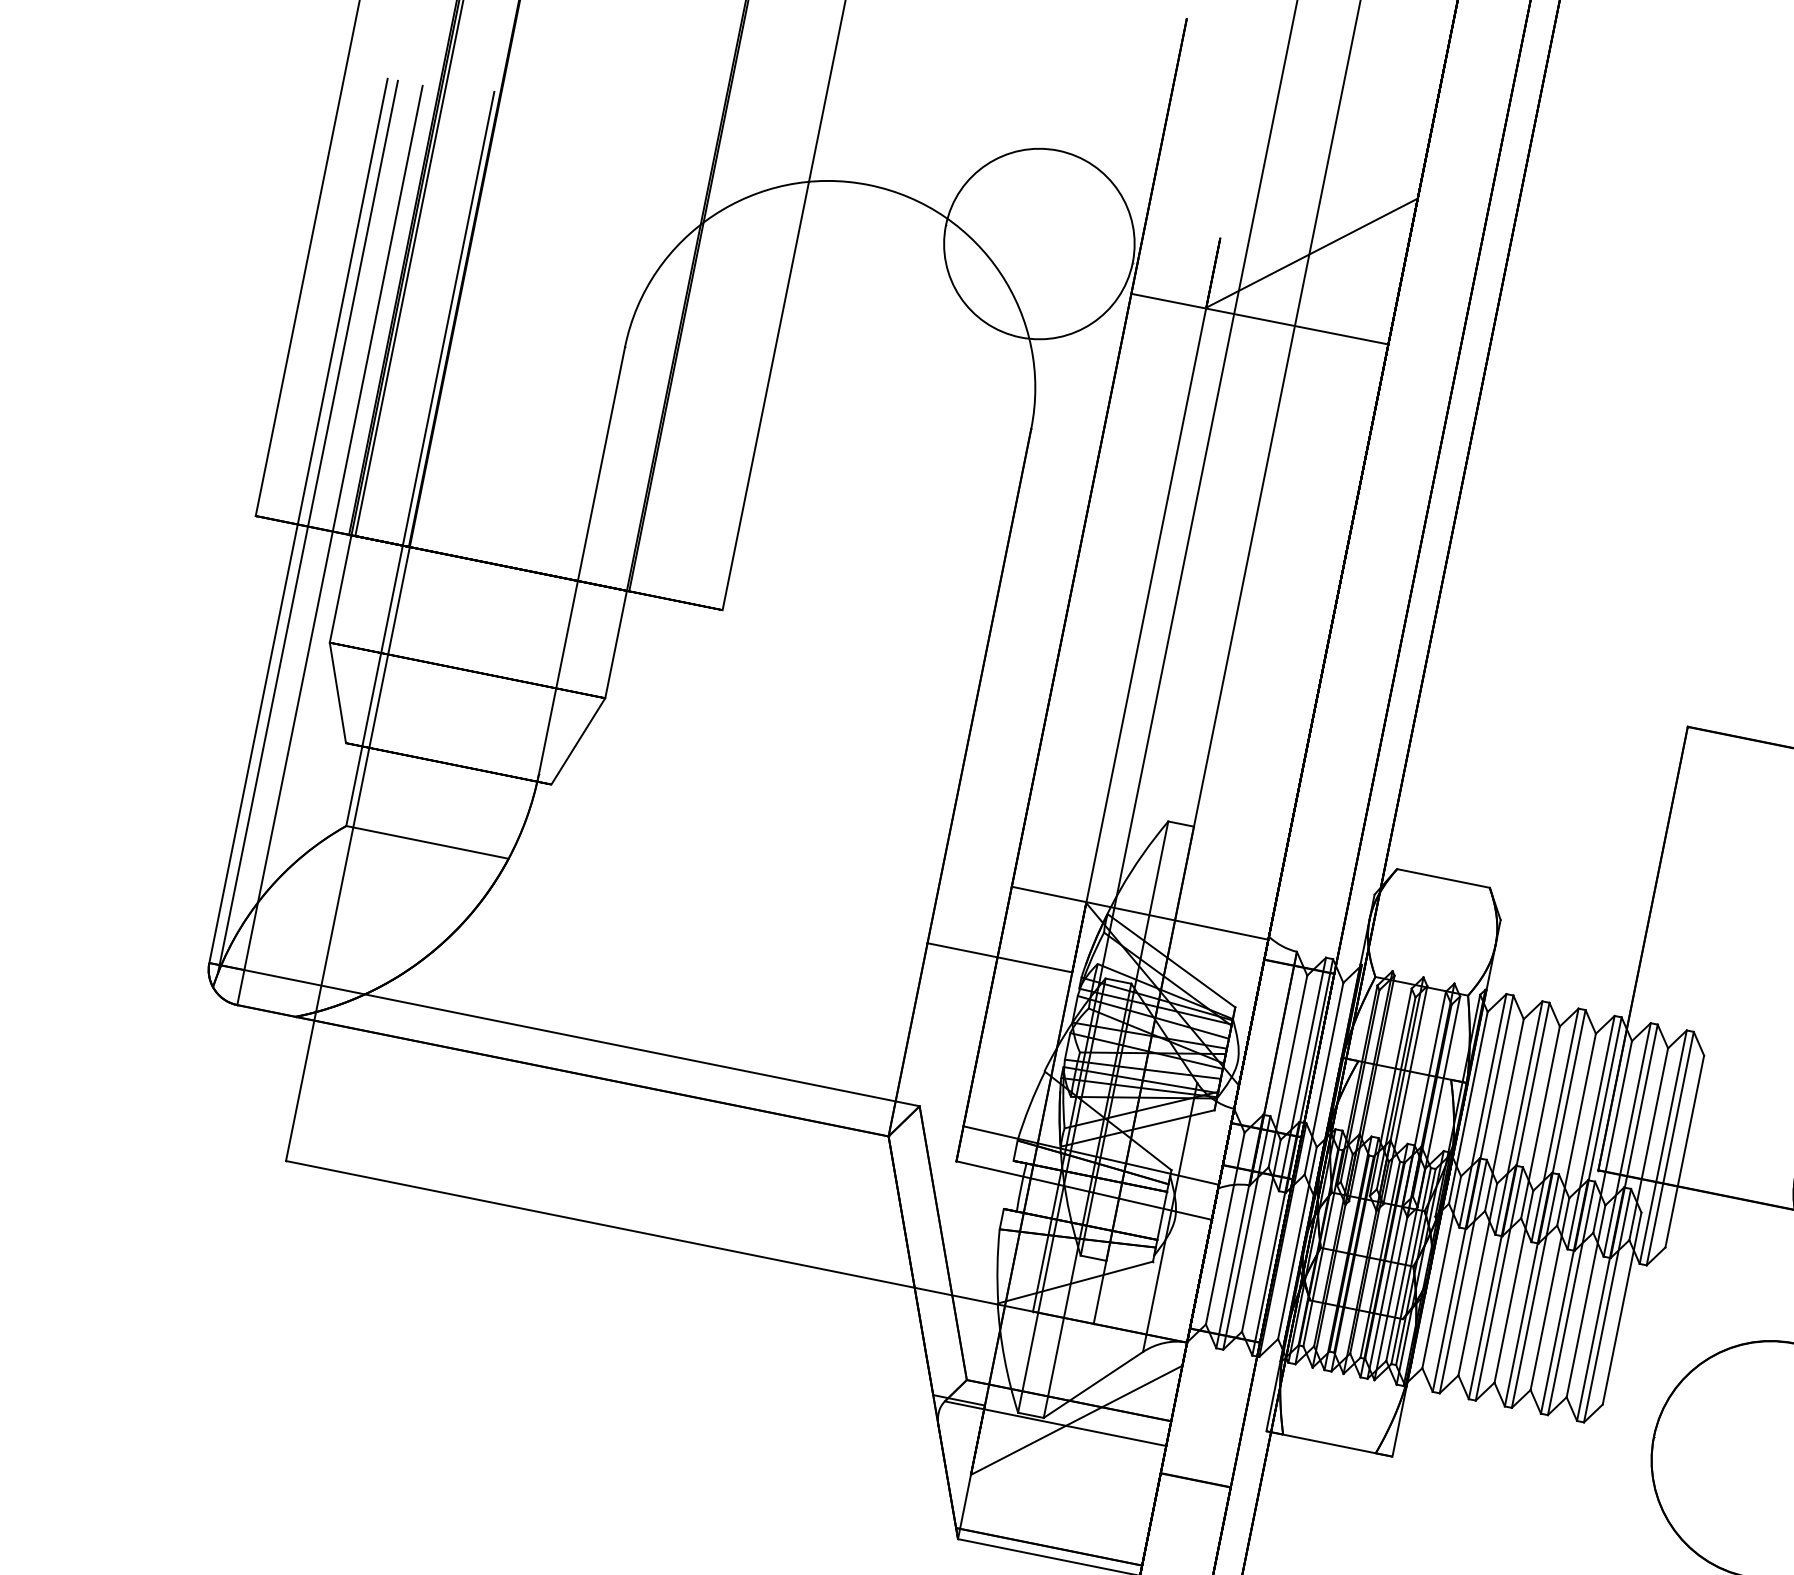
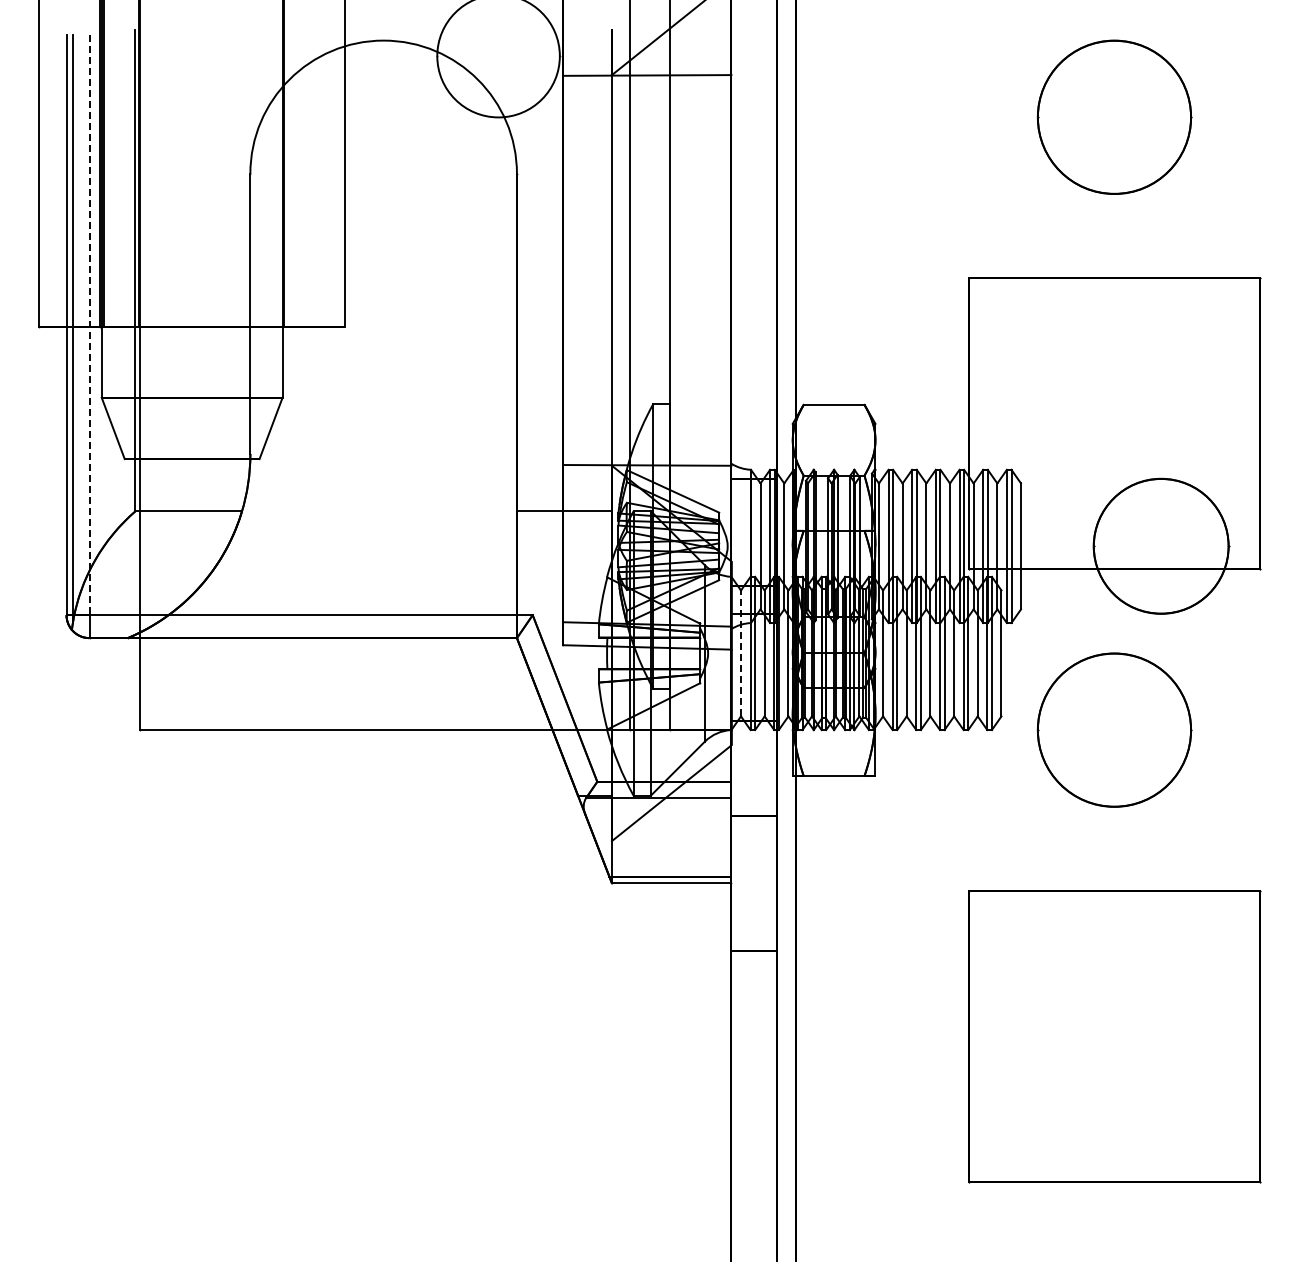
line: (333, 528) -> (89, 325), solid -> dashed
line: (1225, 1228) -> (741, 653), solid -> dashed

